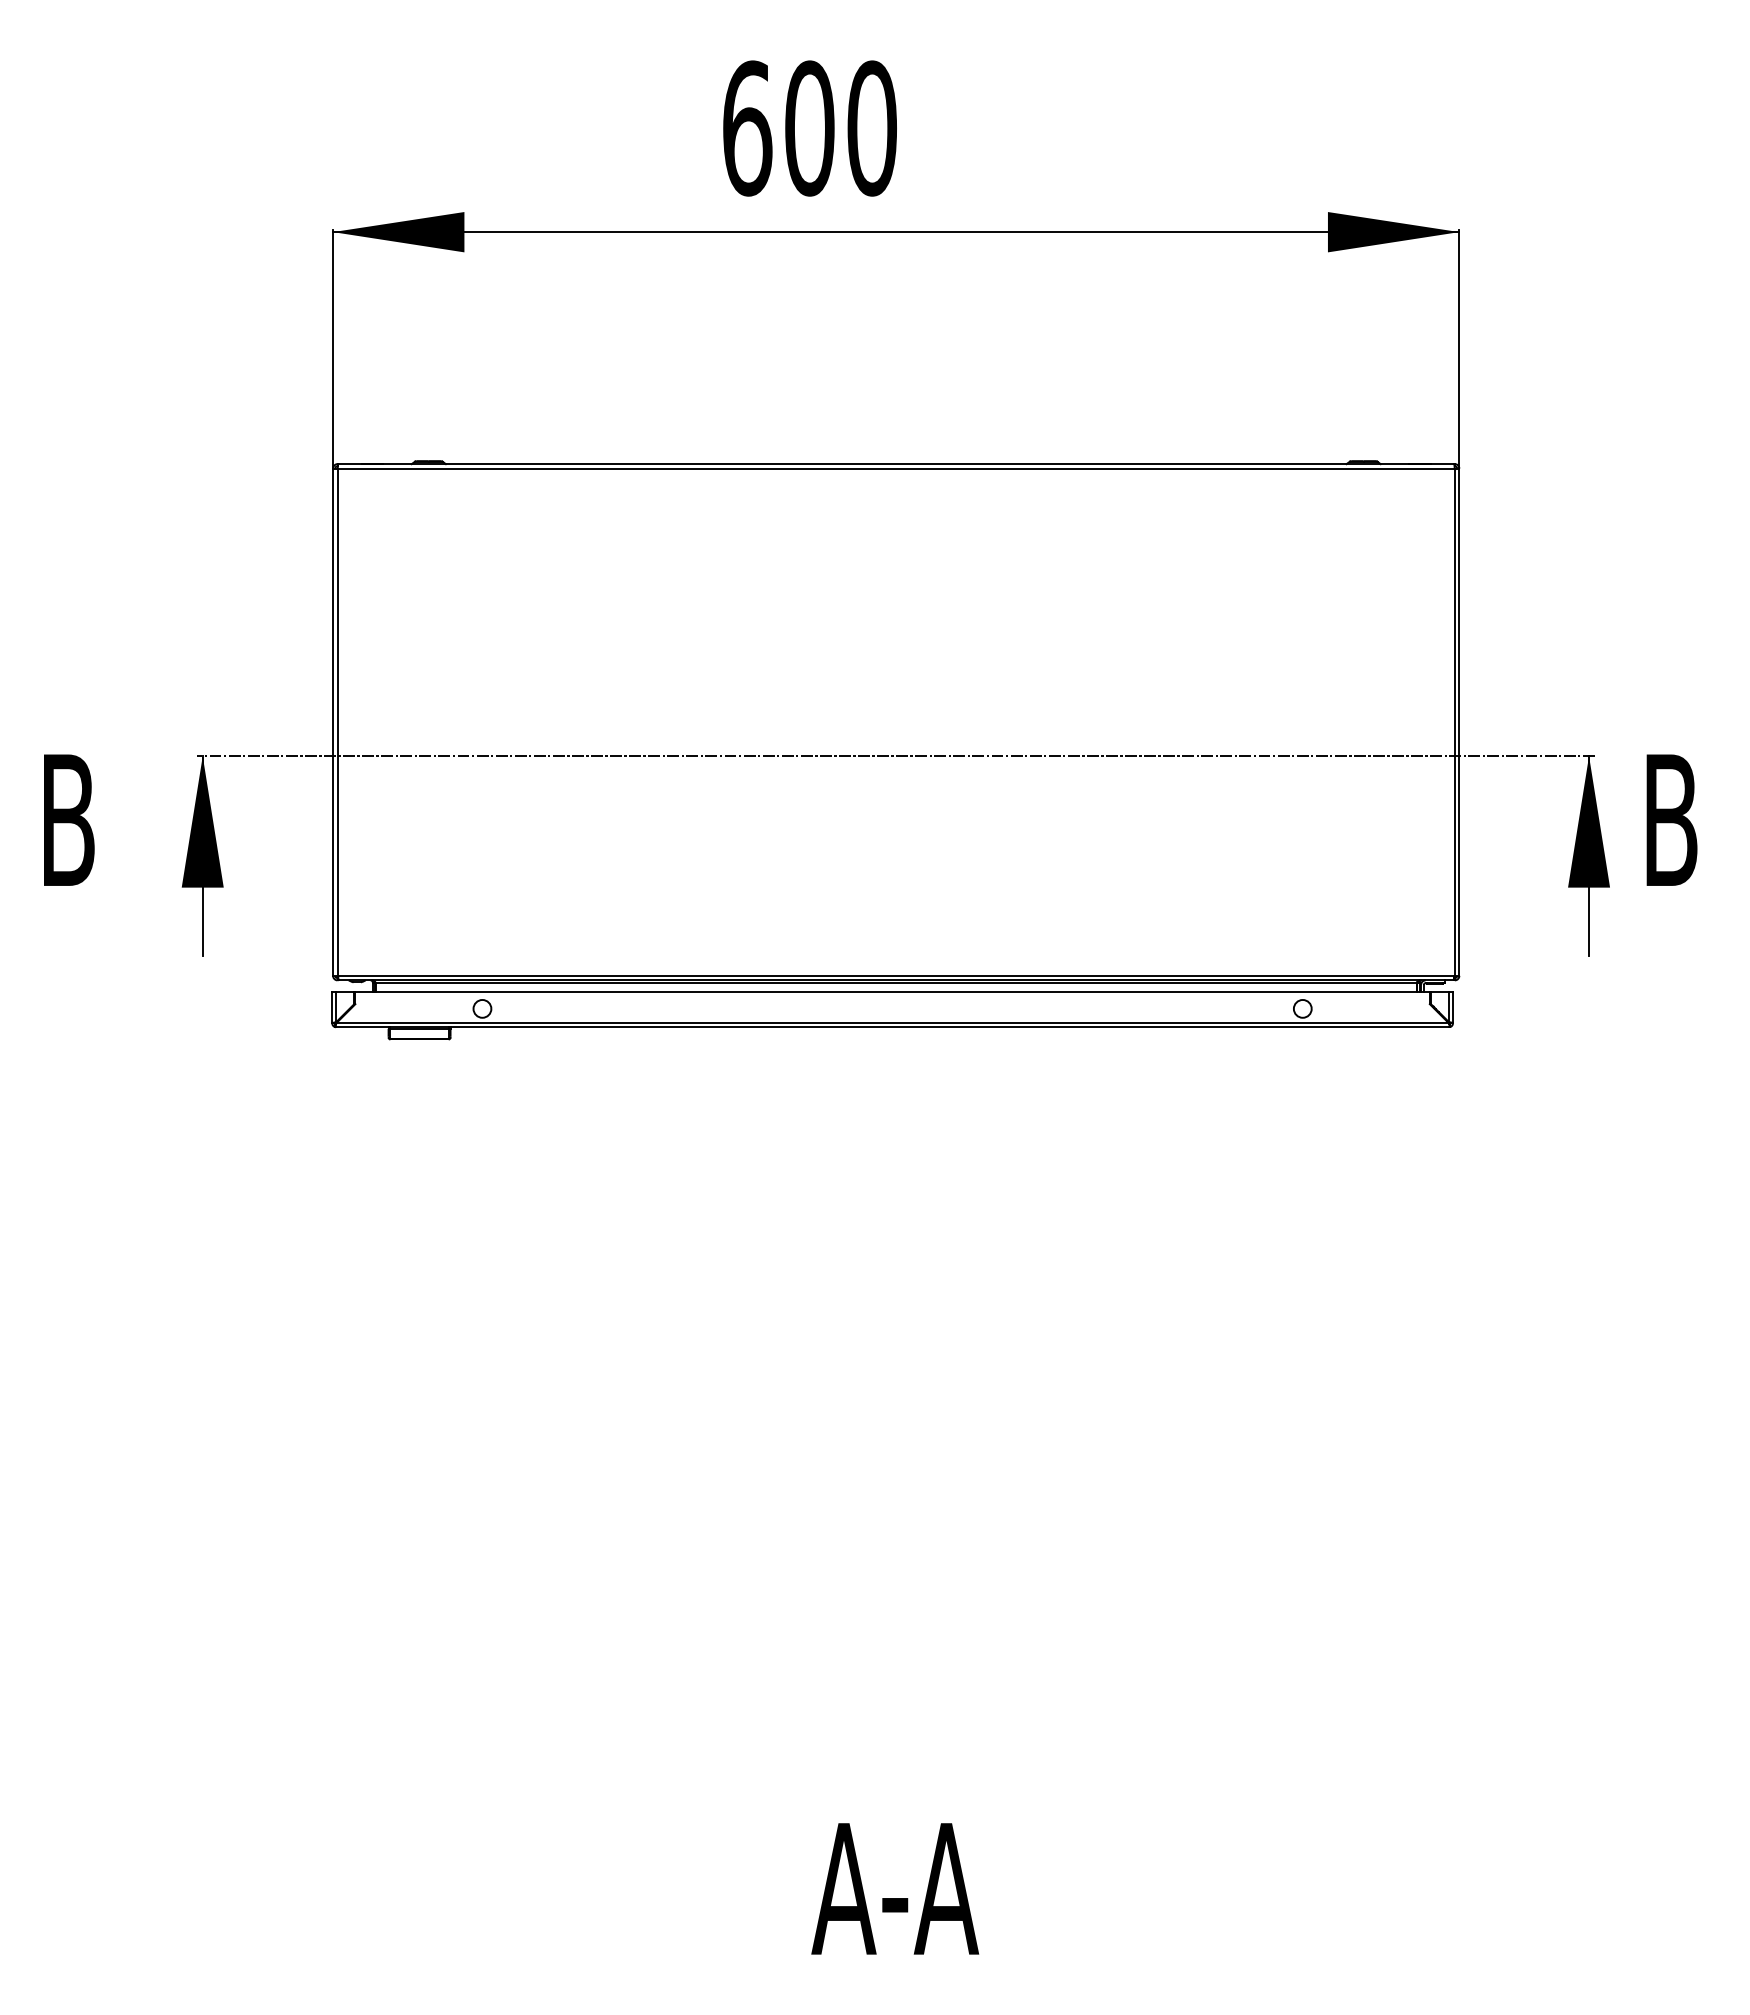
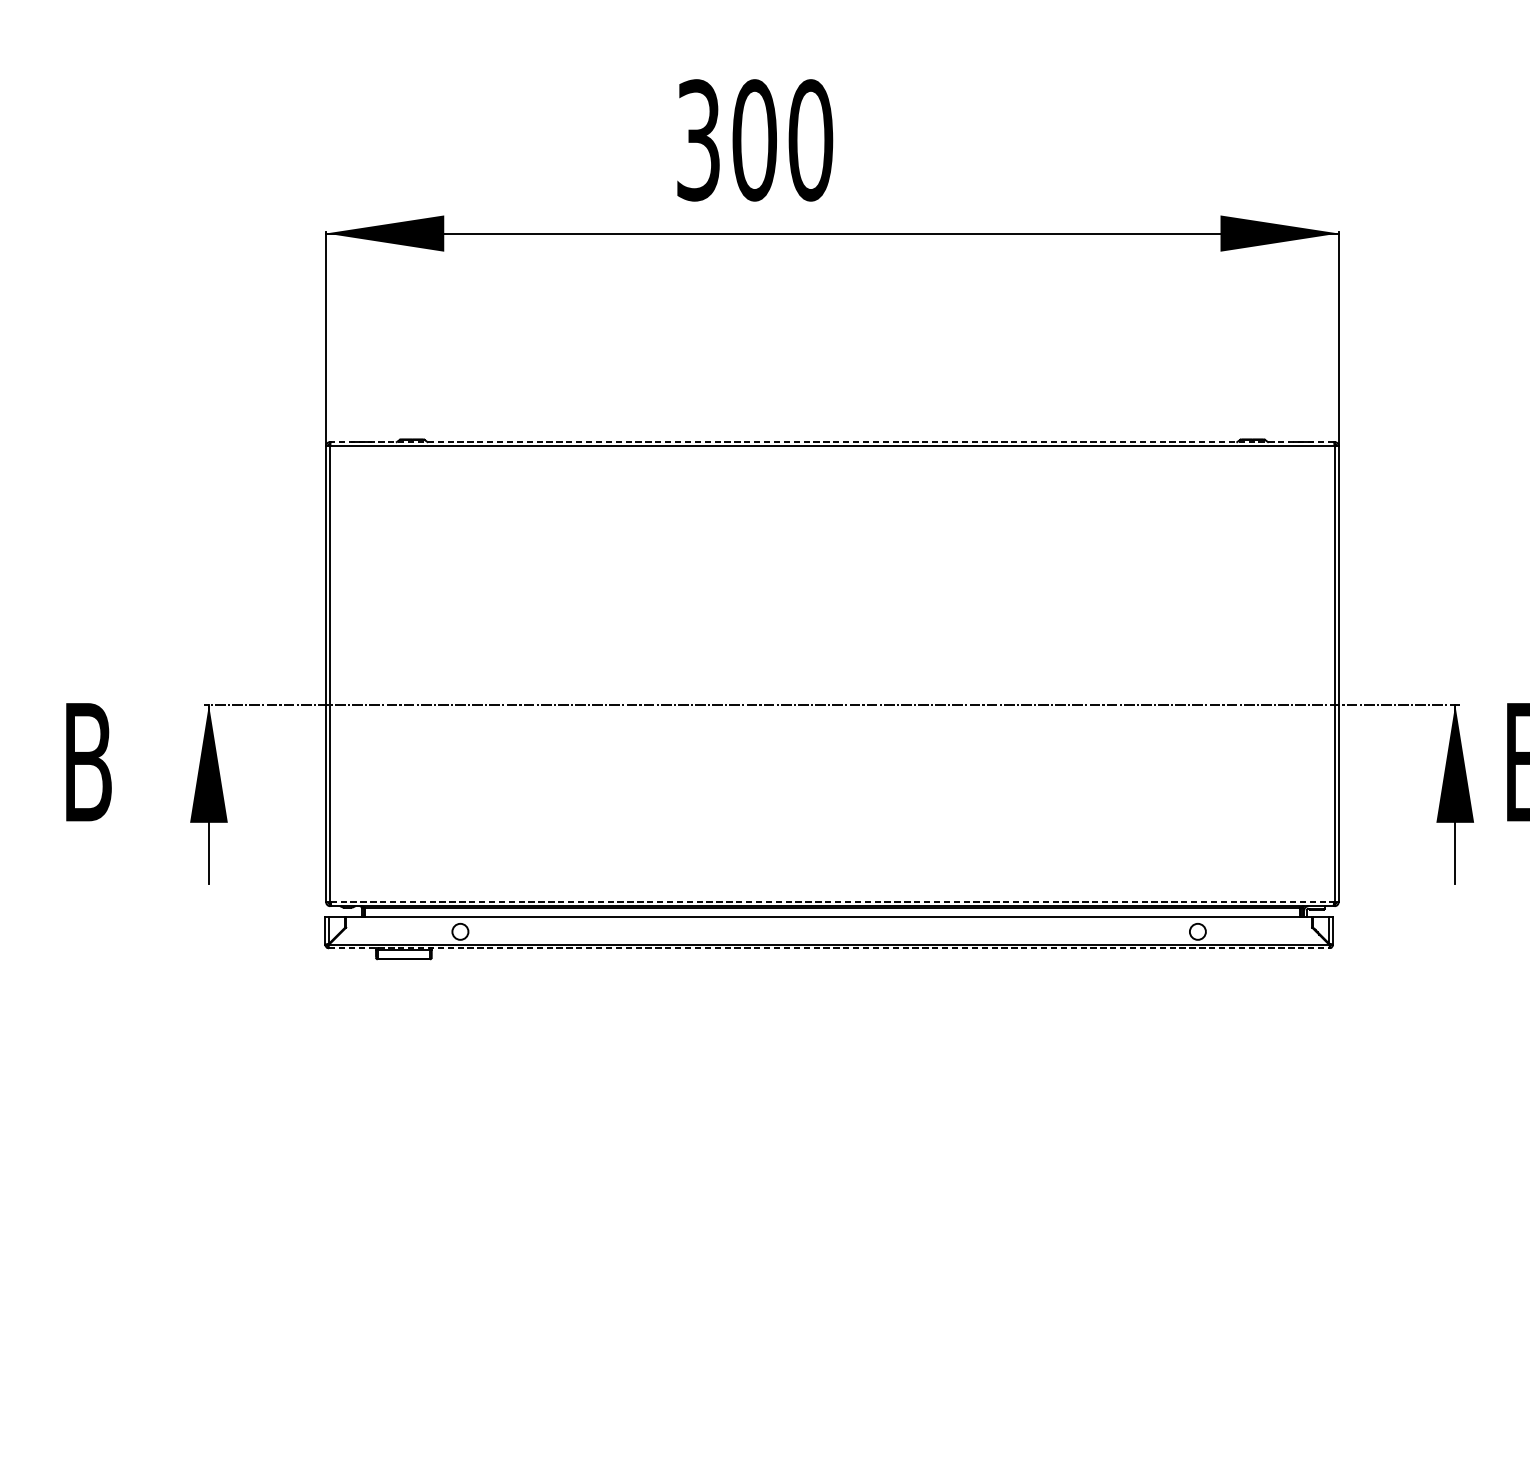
text: (747, 128) -> (698, 140), 600 -> 300
line: (896, 464) -> (832, 442), solid -> dashed
line: (896, 975) -> (832, 901), solid -> dashed
line: (893, 1027) -> (829, 948), solid -> dashed

